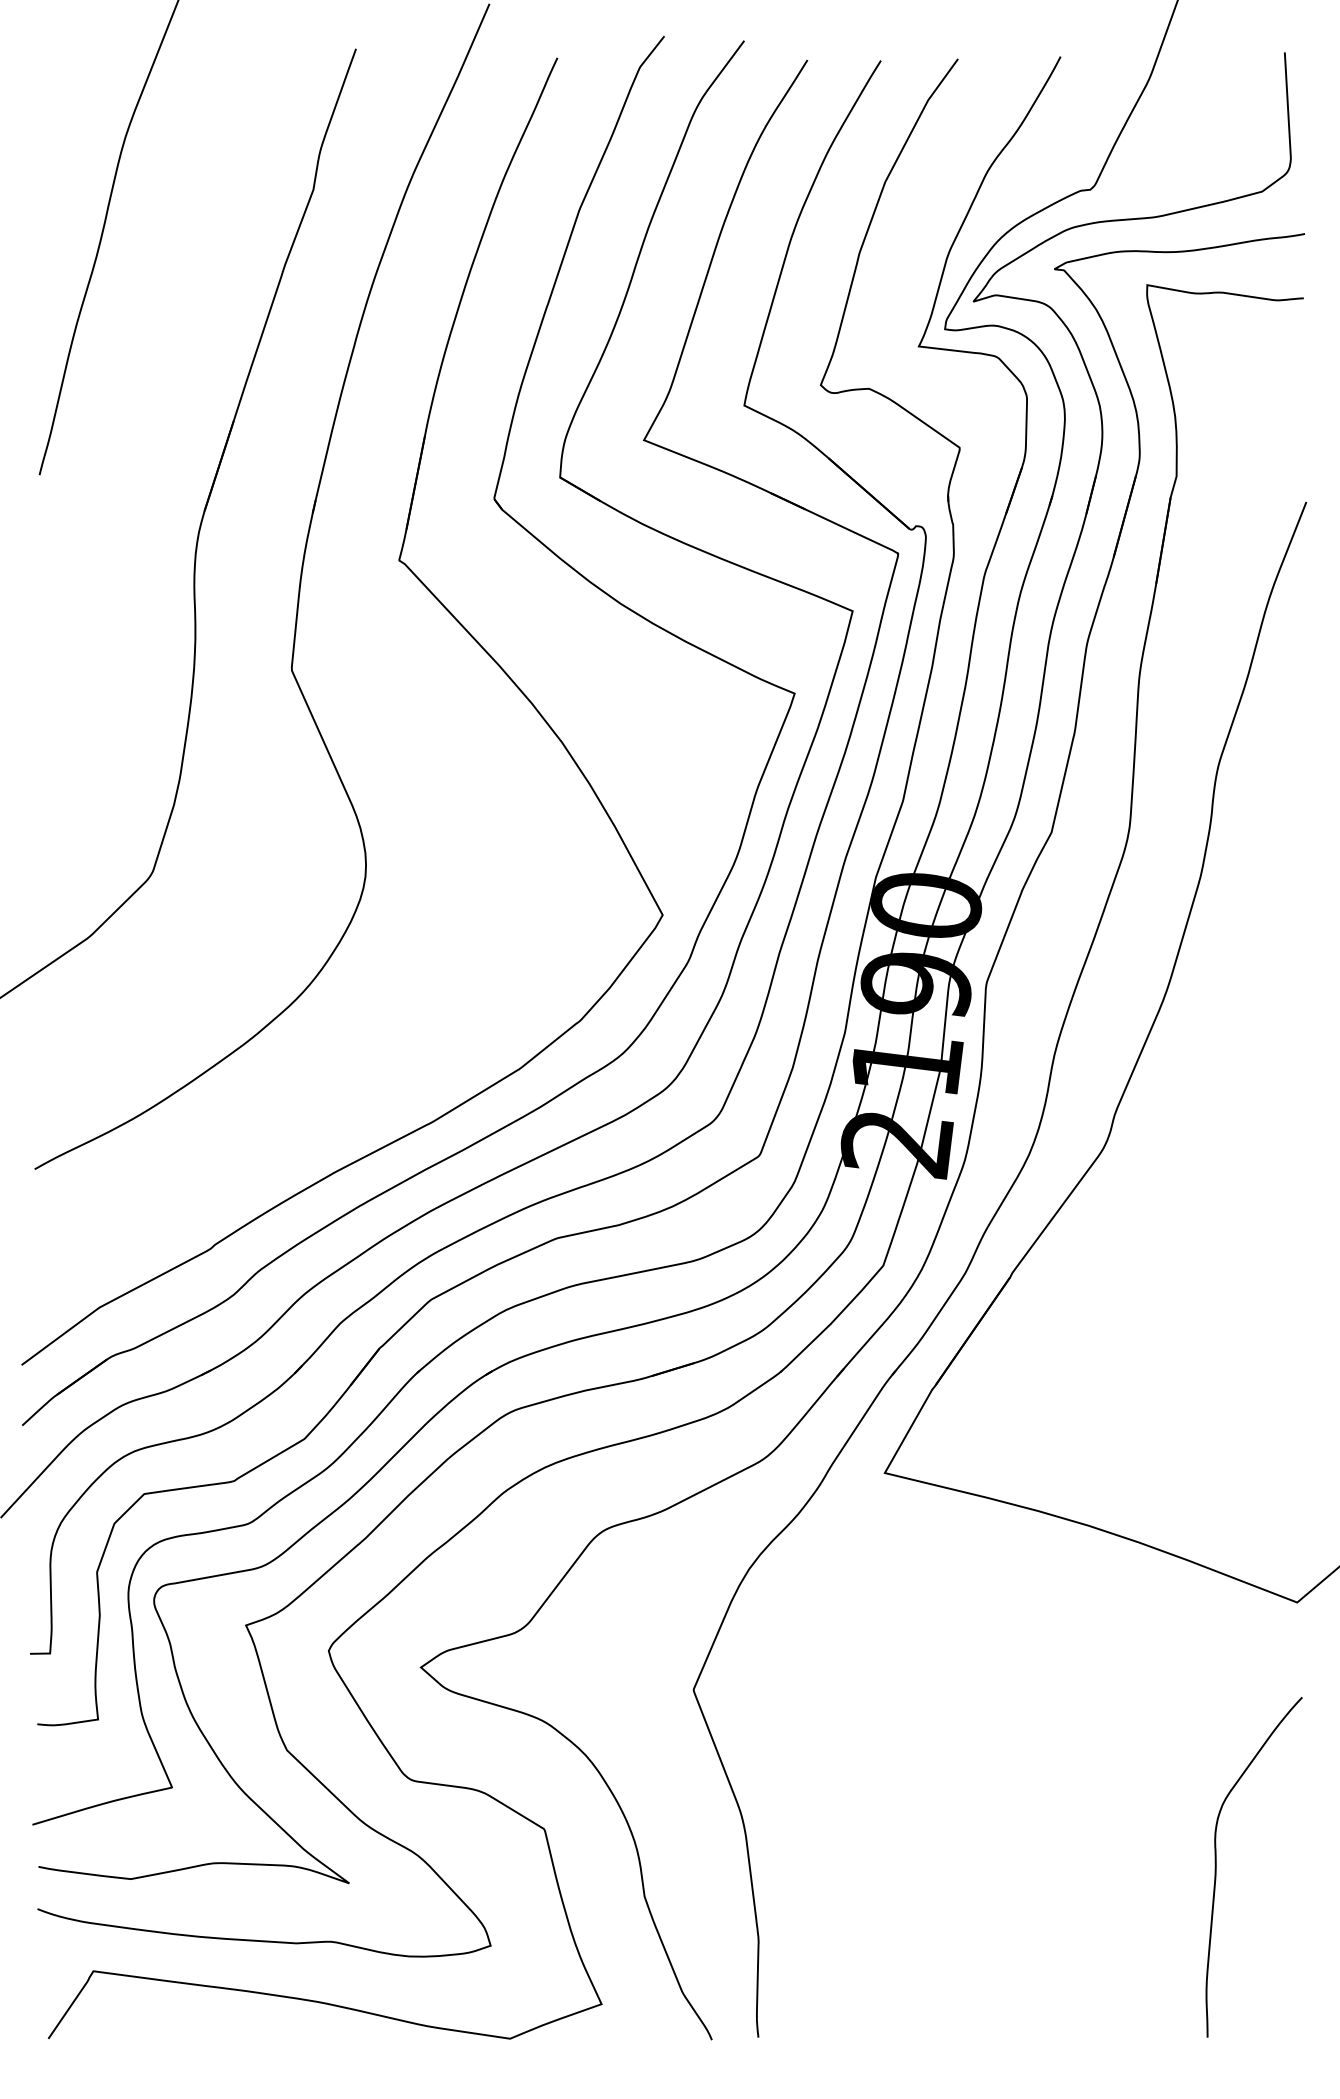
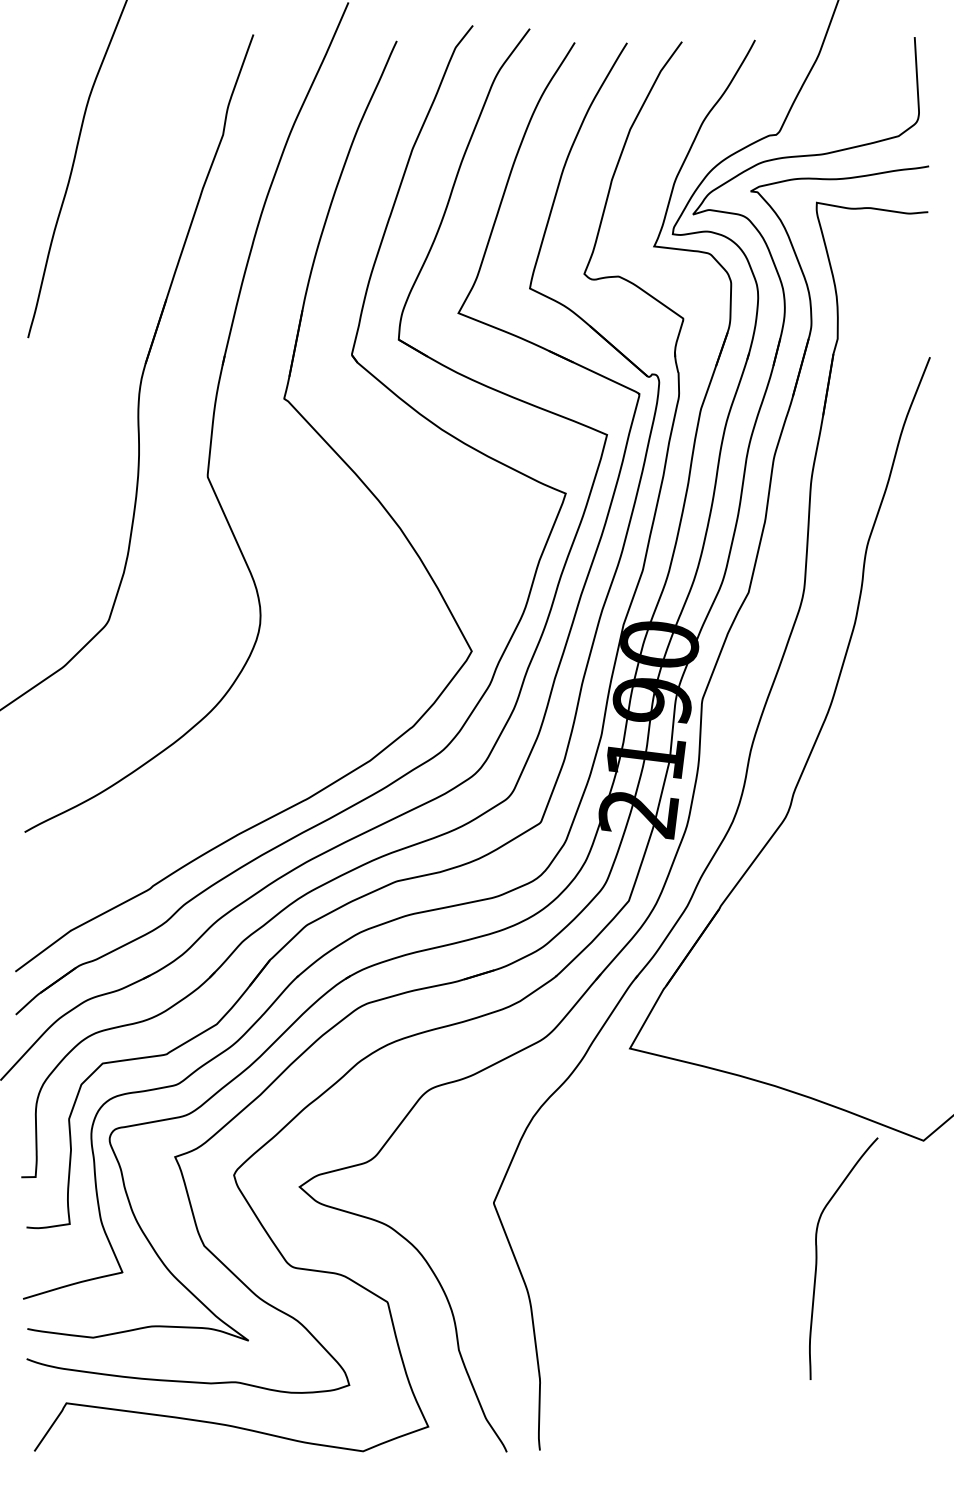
curve: (1216, 1867) -> (816, 1258), moved

